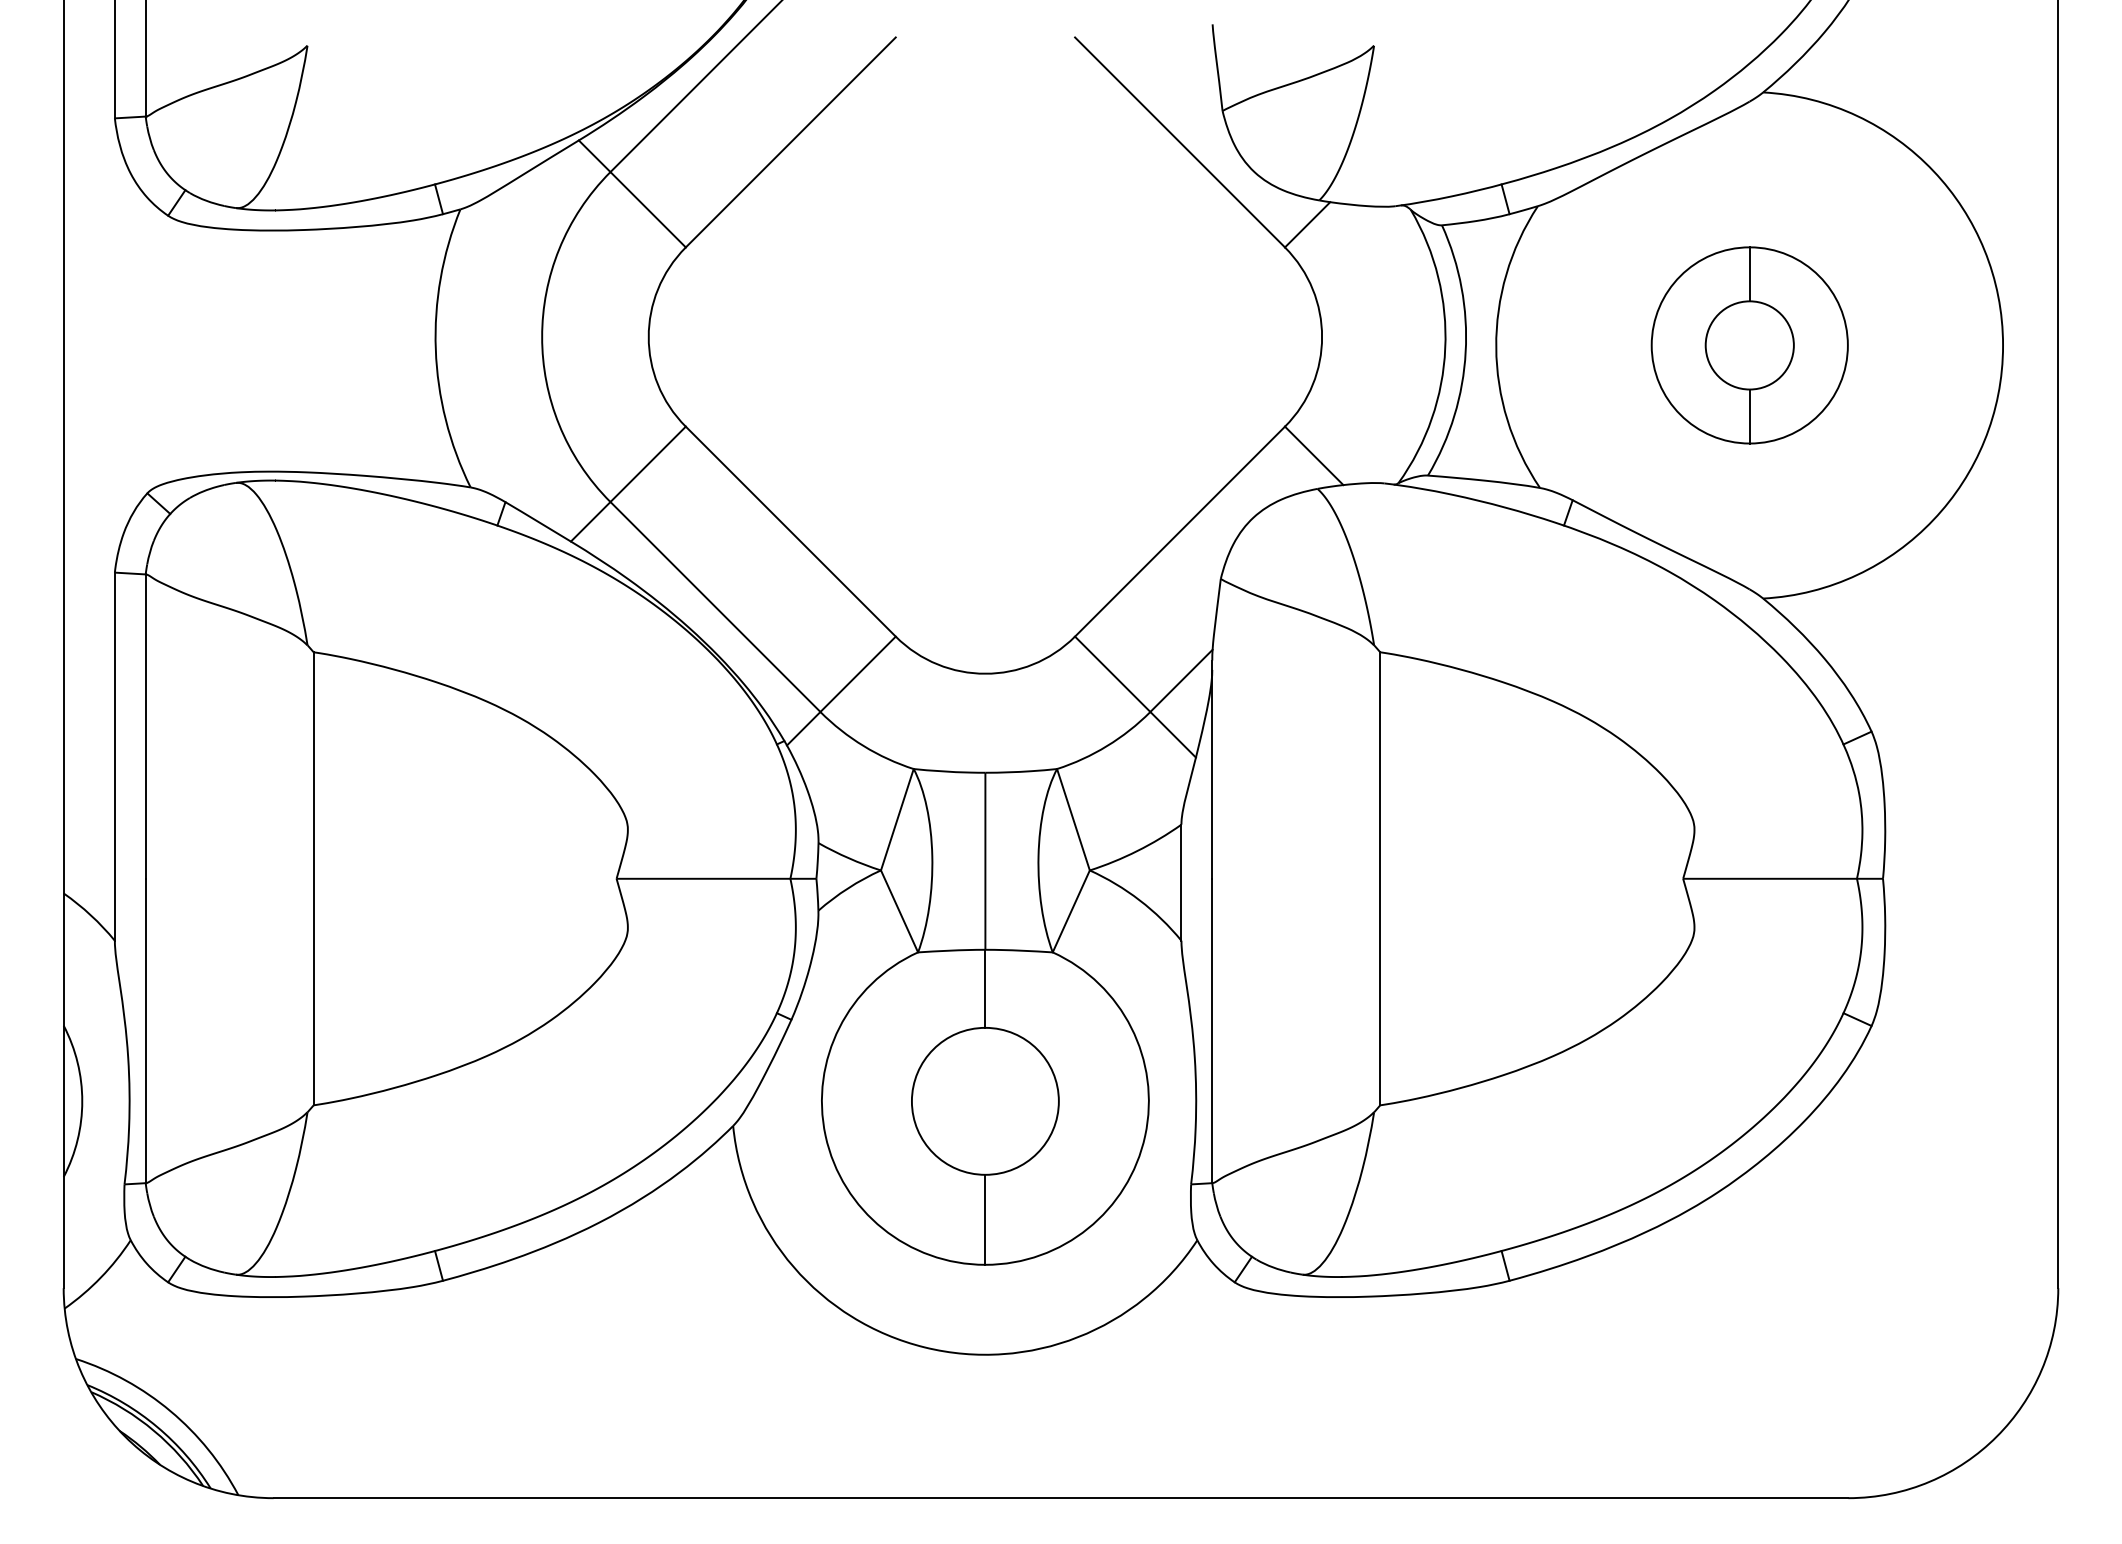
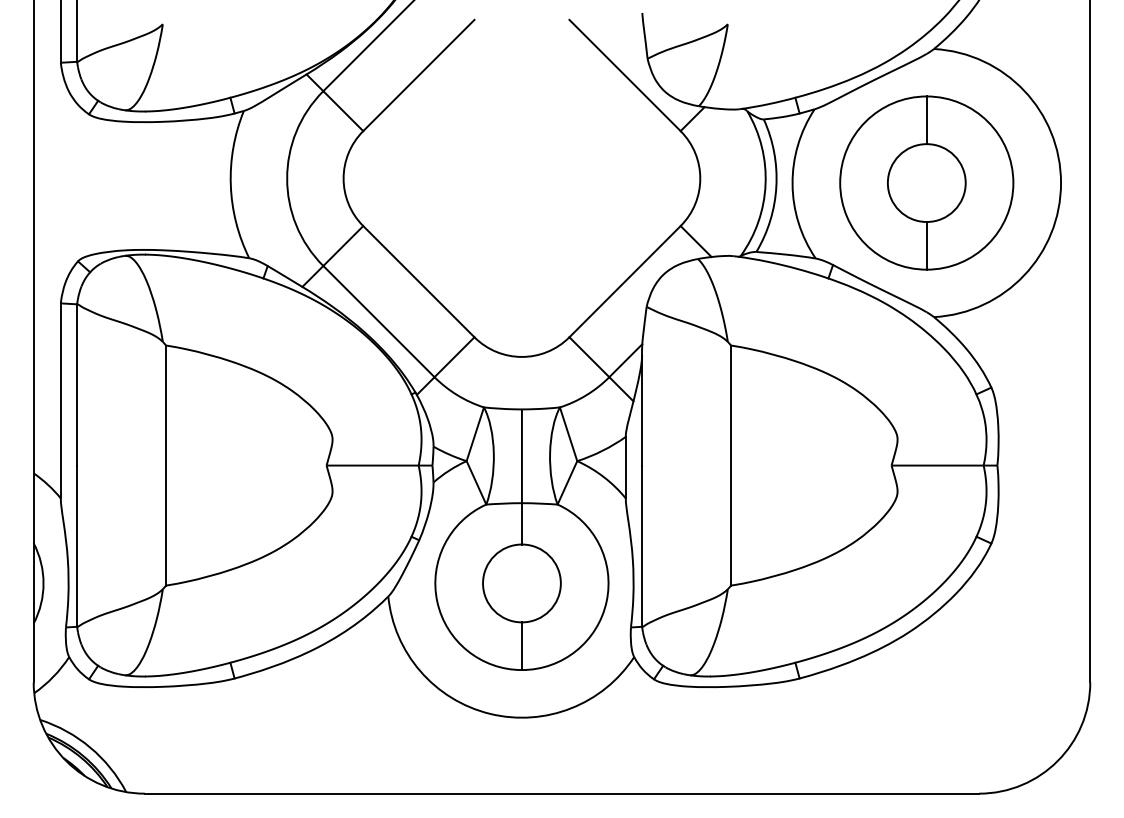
part: (1749, 344) -> (926, 182), size x1.67

